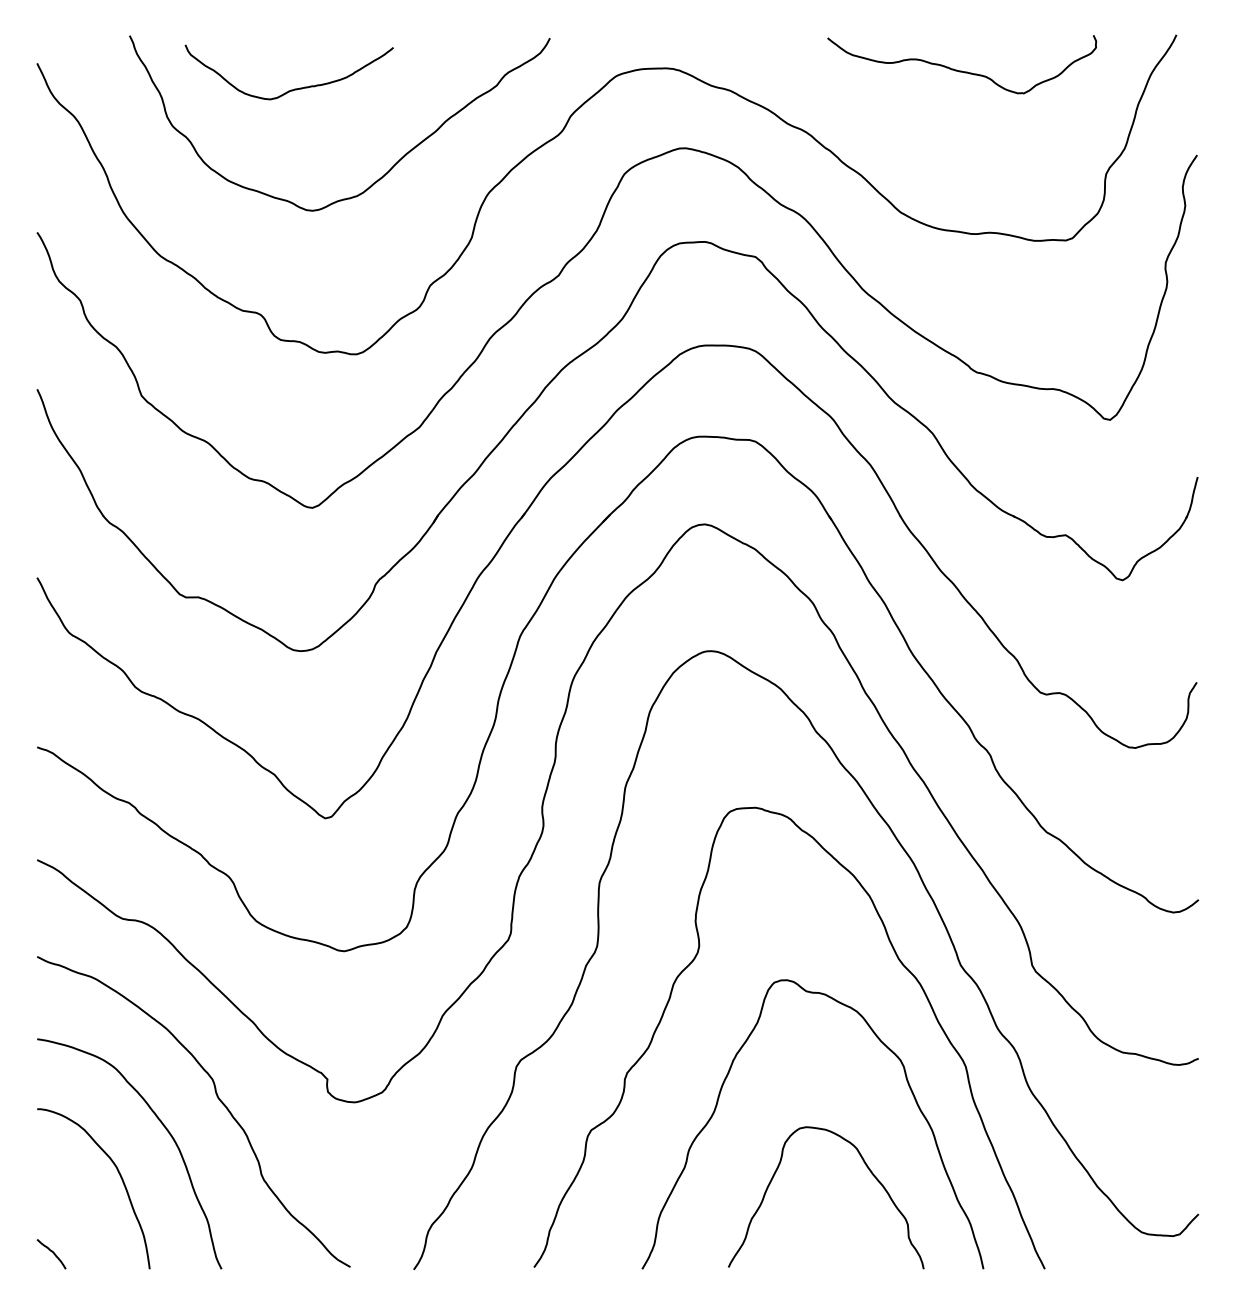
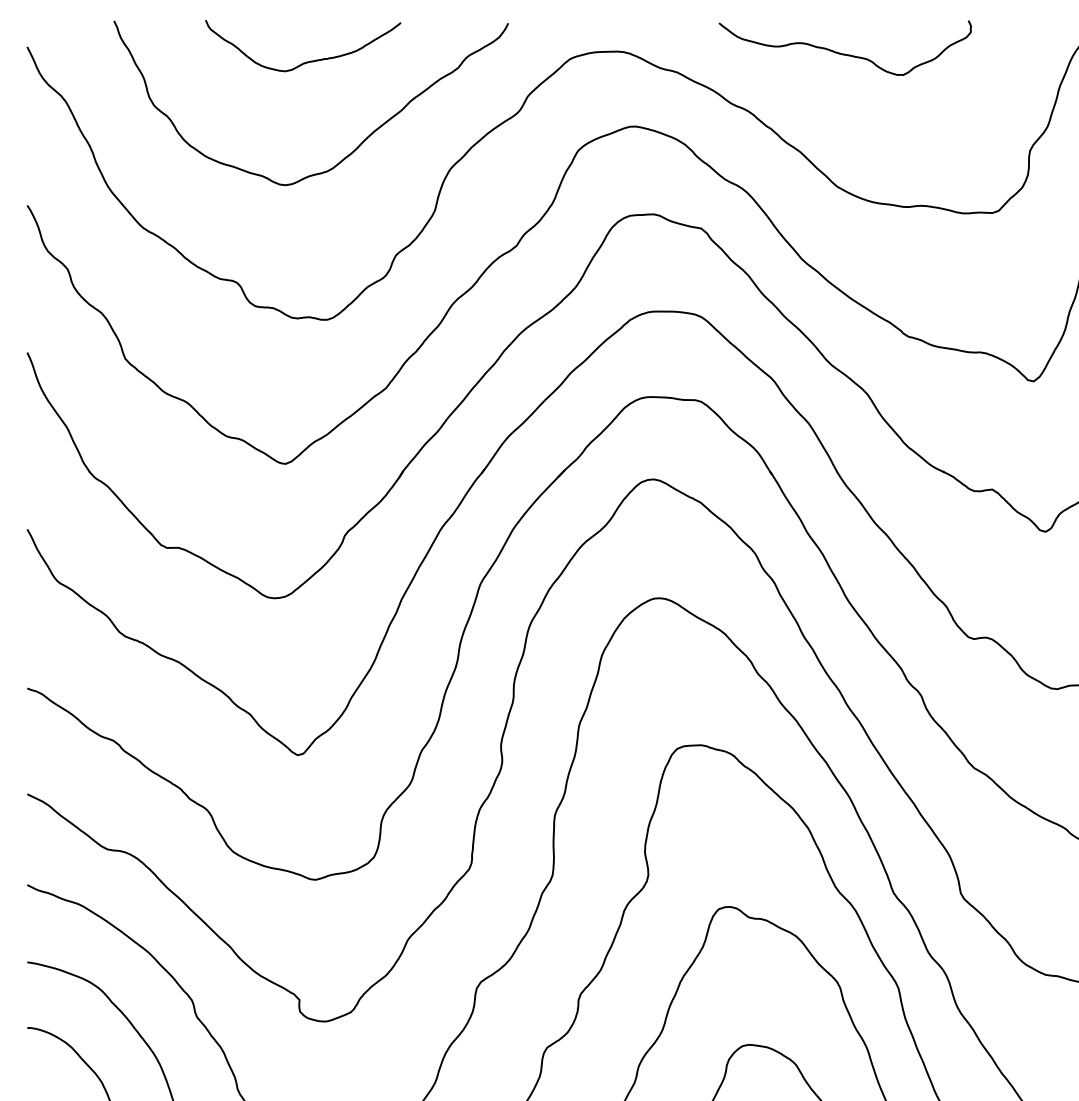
curve: (961, 70) -> (844, 53), moved
curve: (294, 88) -> (308, 61), moved

